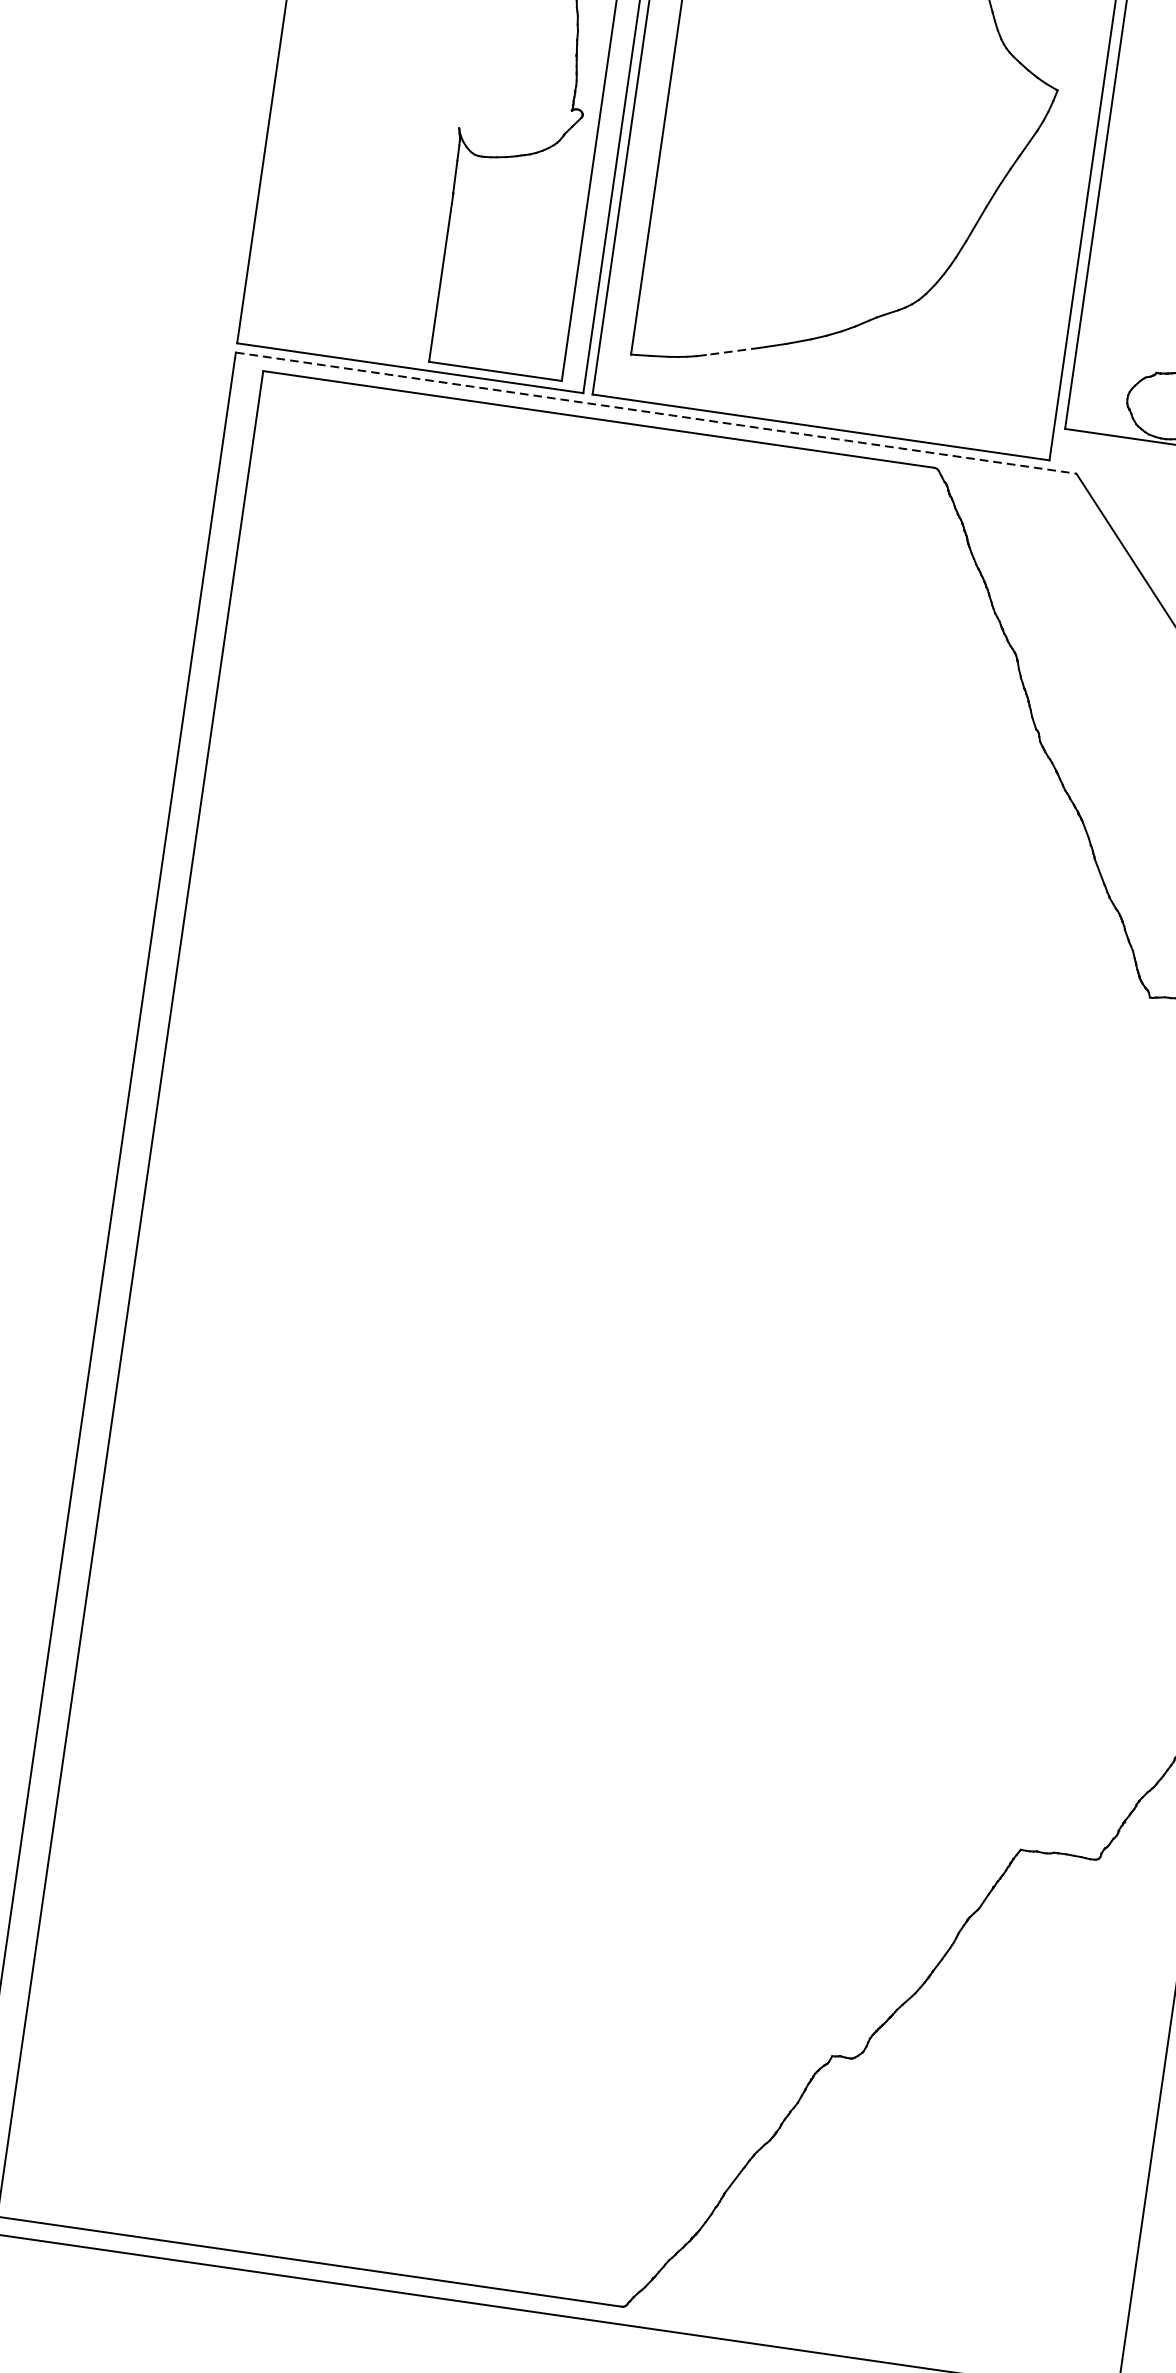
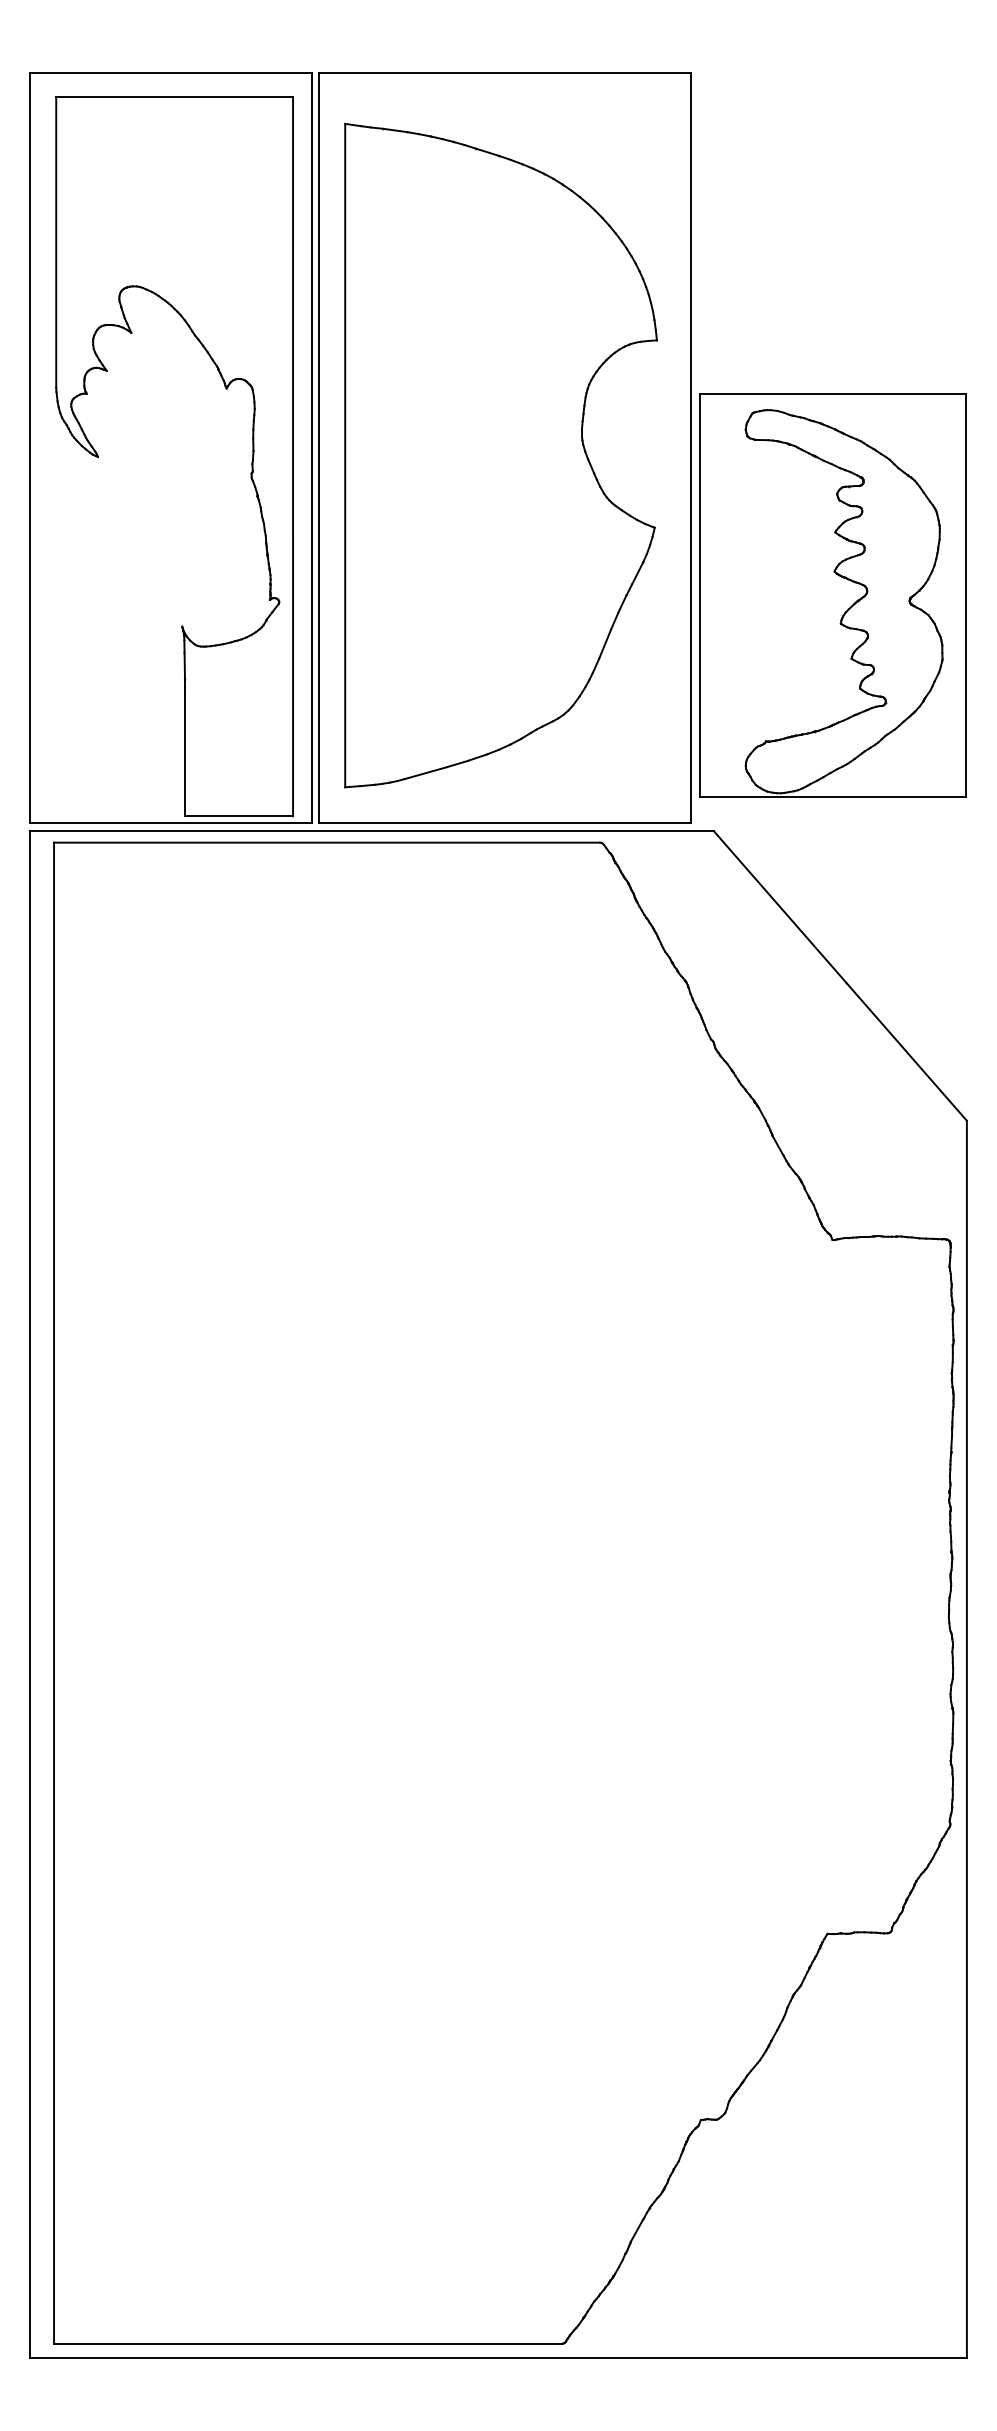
line: (732, 351) -> (425, 773), dashed -> solid
line: (655, 413) -> (371, 831), dashed -> solid

